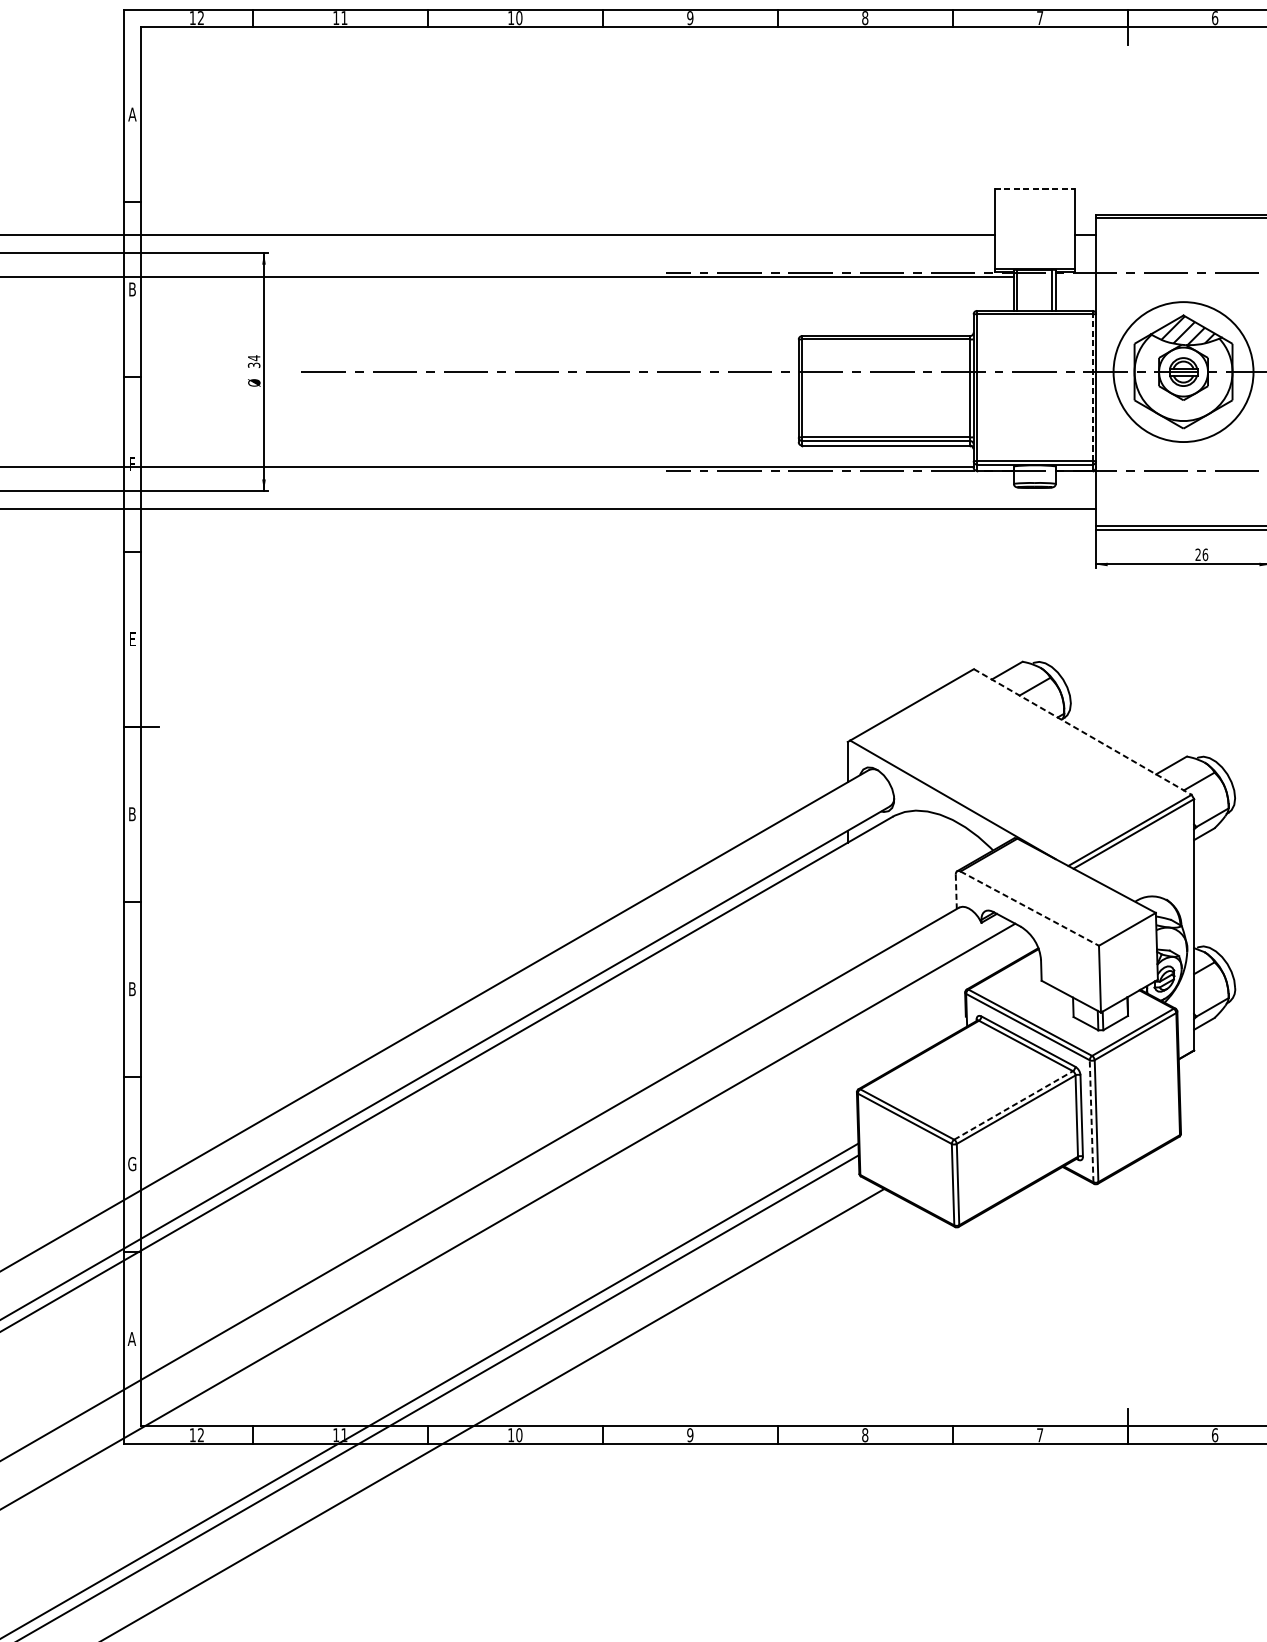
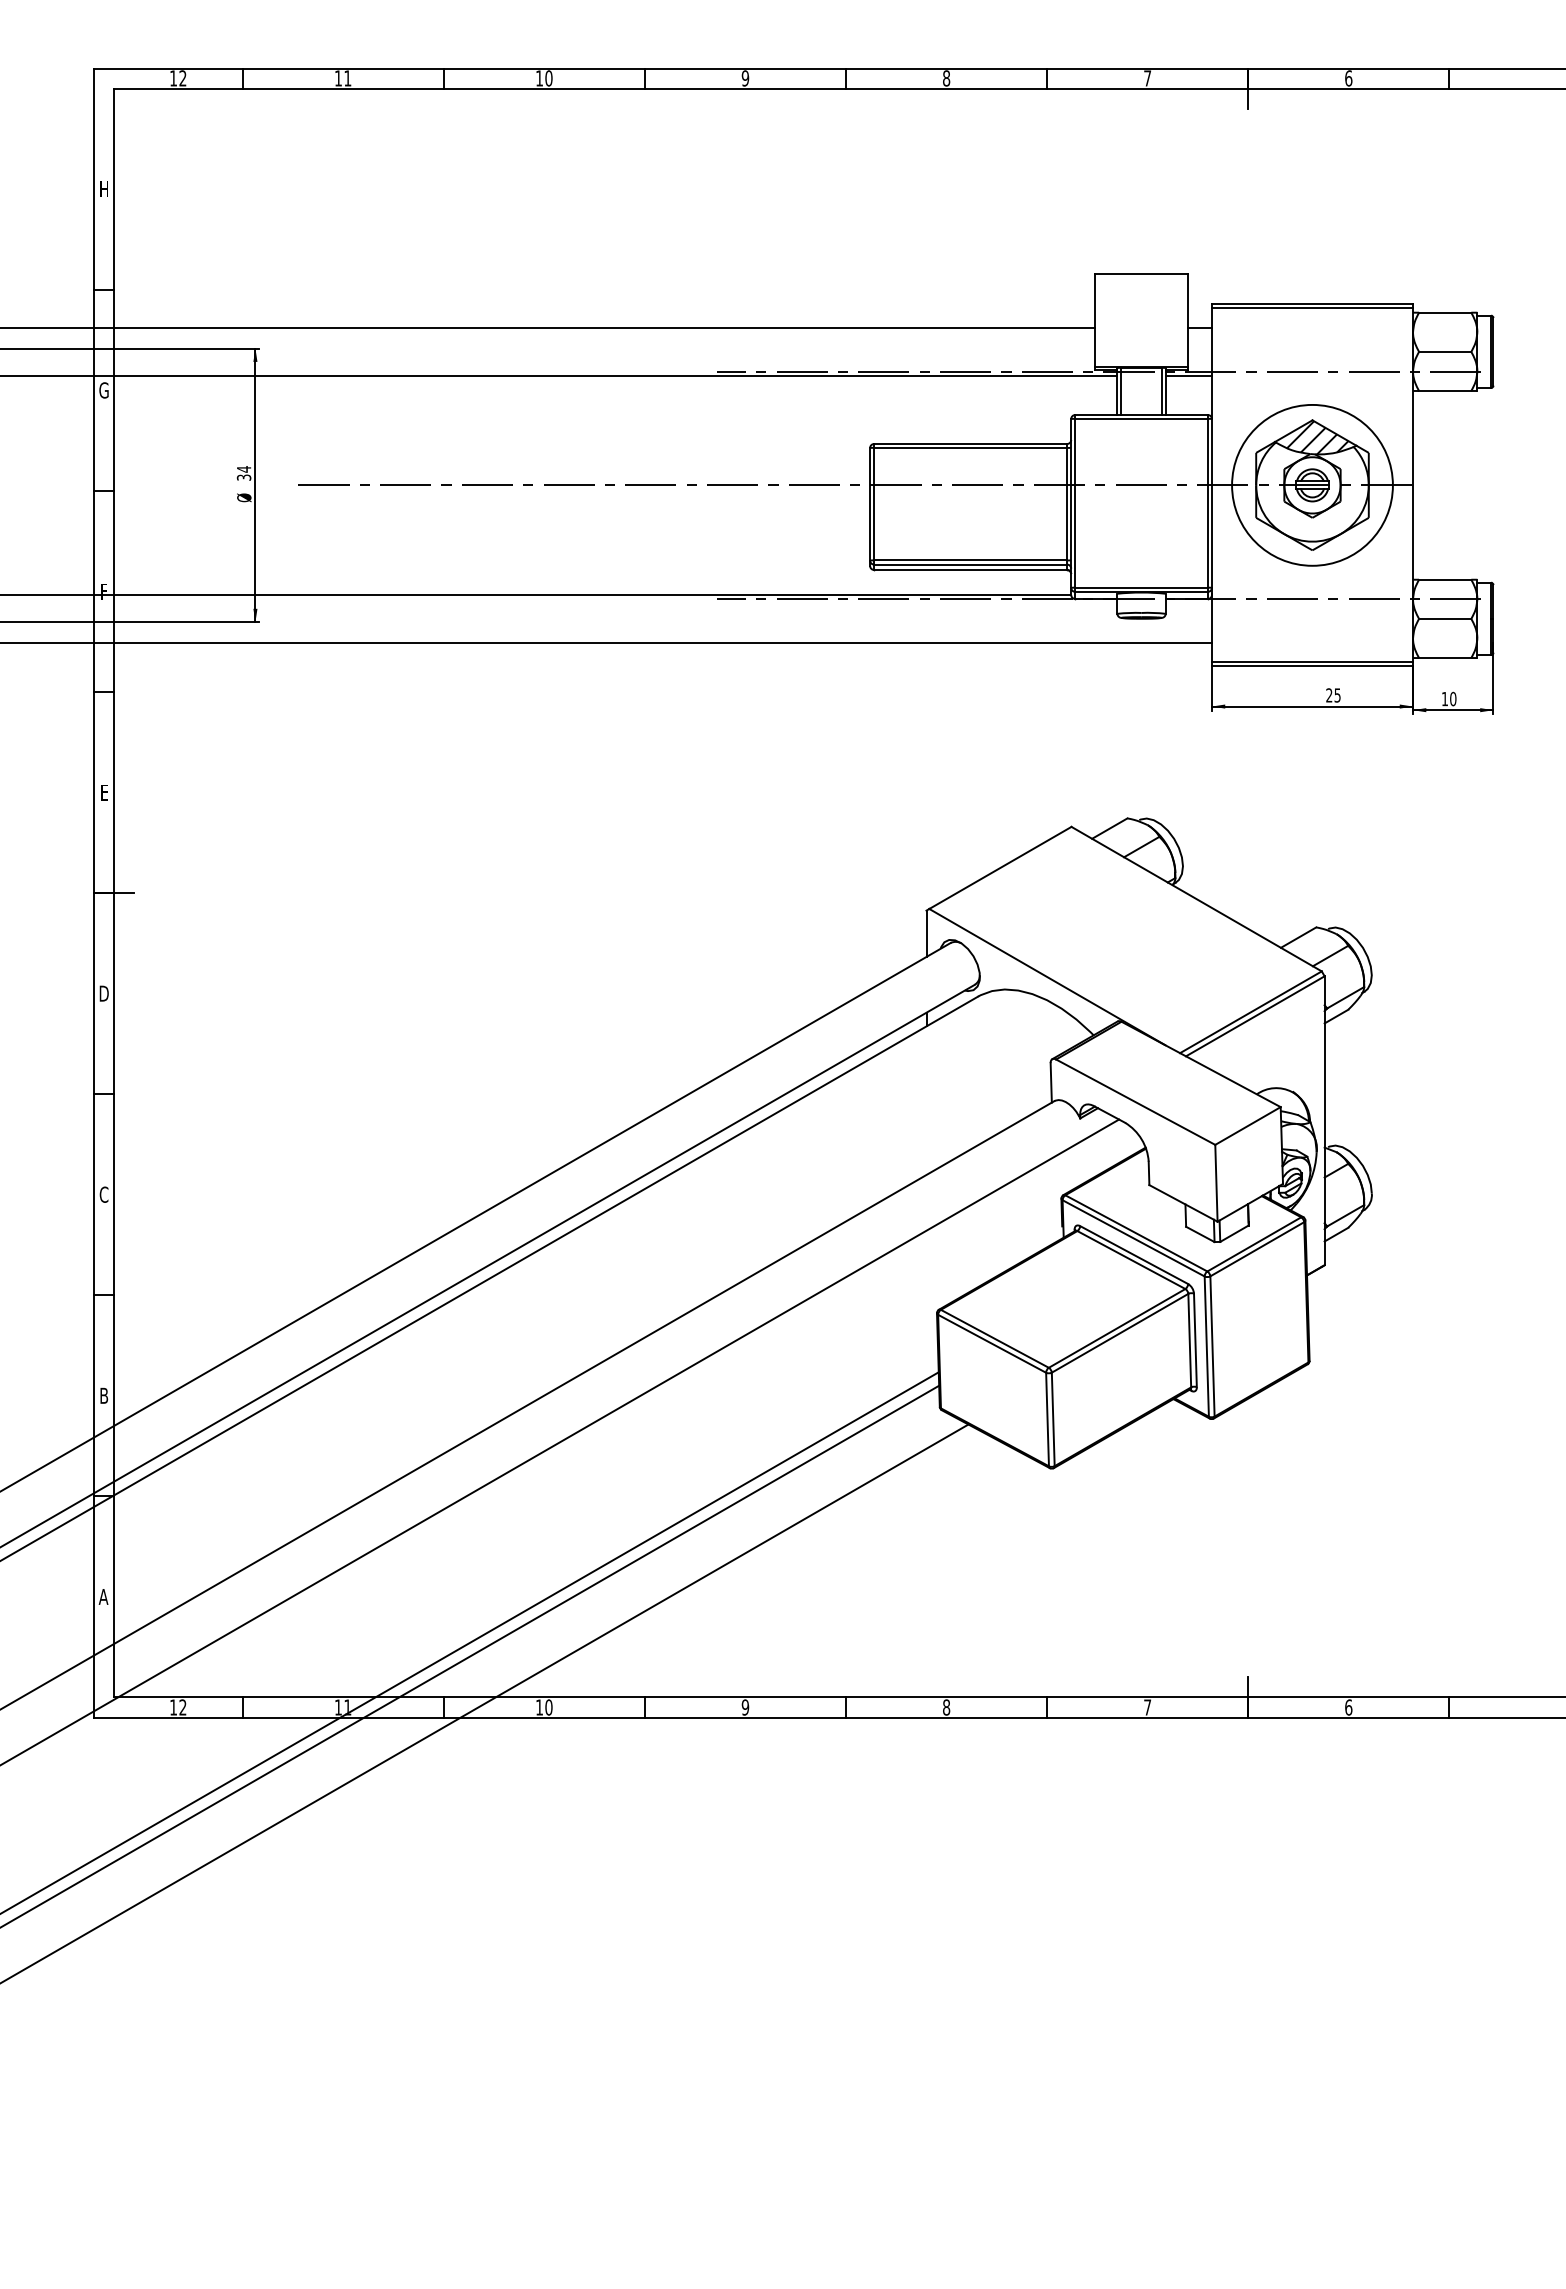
text: (131, 114) -> (103, 189), A -> H
line: (1035, 188) -> (1142, 274), dashed -> solid
line: (1075, 277) -> (1188, 376), added
text: (131, 289) -> (103, 390), B -> G
line: (1092, 386) -> (1207, 502), dashed -> solid
text: (1205, 554) -> (1337, 695), 26 -> 25
line: (1083, 732) -> (1197, 899), dashed -> solid
text: (131, 814) -> (103, 993), B -> D
line: (956, 891) -> (1051, 1082), dashed -> solid
line: (1030, 908) -> (1136, 1102), dashed -> solid
text: (131, 988) -> (103, 1194), B -> C
line: (1013, 1105) -> (1117, 1328), dashed -> solid
line: (1091, 1121) -> (1206, 1346), dashed -> solid
text: (131, 1163) -> (103, 1395), G -> B

